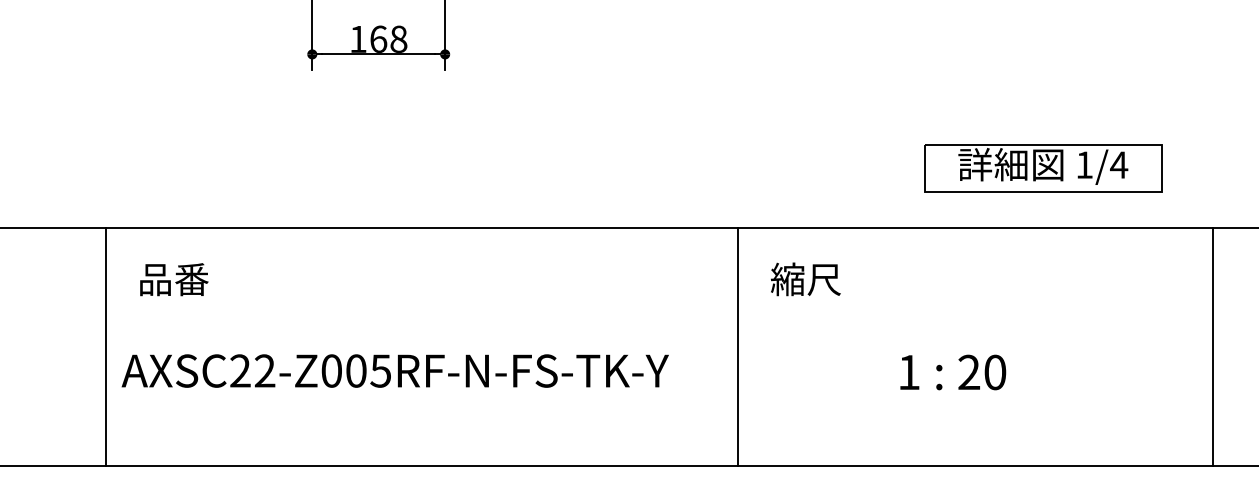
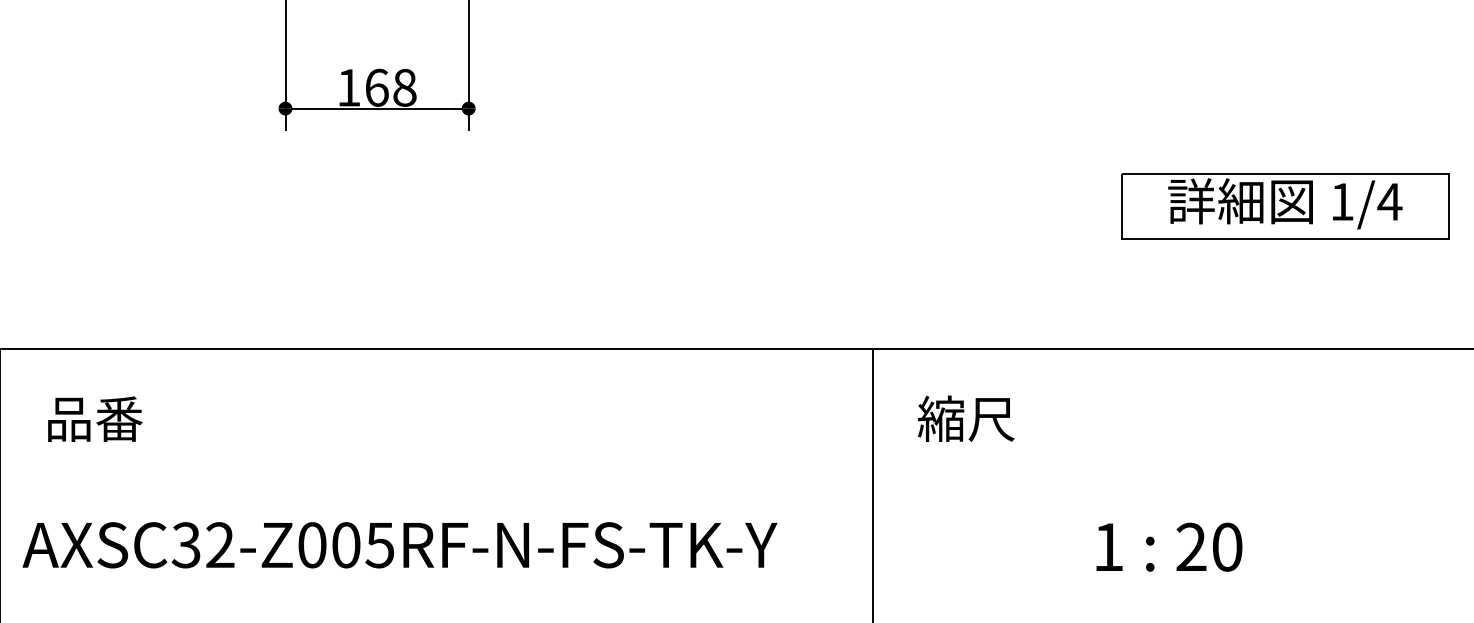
part: (1043, 168) -> (1285, 206), moved
text: (239, 371) -> (185, 545), AXSC22-Z005RF-N-FS-TK-Y -> AXSC32-Z005RF-N-FS-TK-Y

